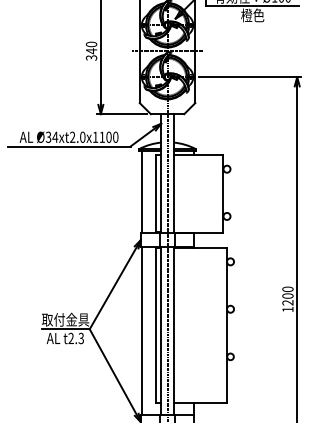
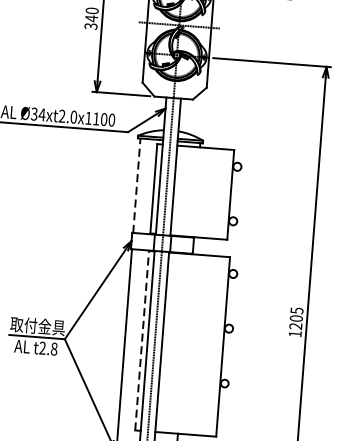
line: (141, 192) -> (136, 186), solid -> dashed
text: (287, 289) -> (296, 310), 1200 -> 1205
line: (156, 325) -> (142, 340), solid -> dashed
text: (81, 338) -> (54, 349), t2.3 -> t2.8

